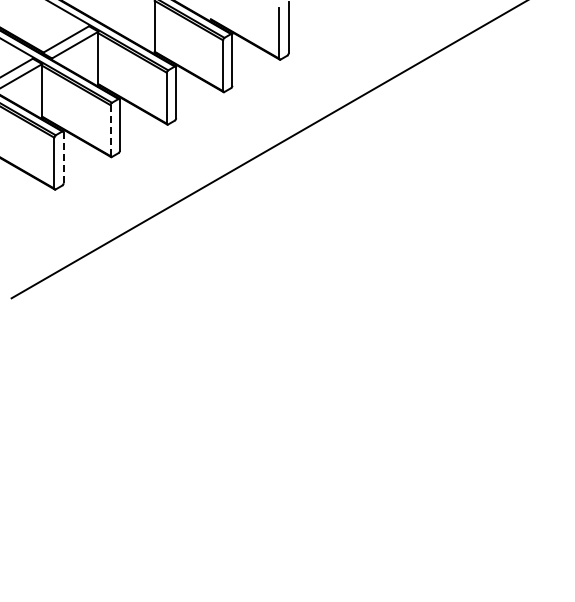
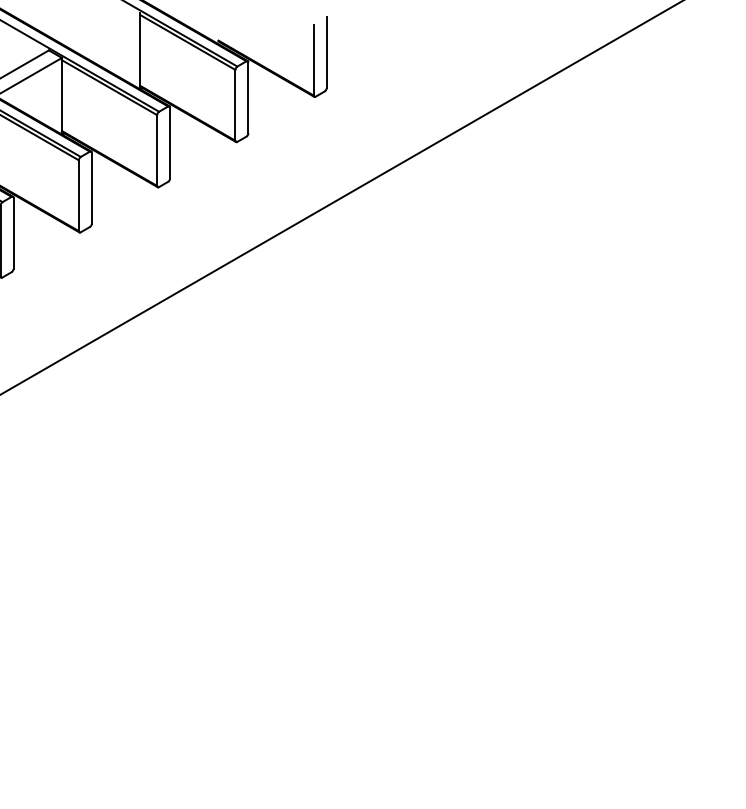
line: (110, 130) -> (78, 195), dashed -> solid
line: (63, 157) -> (13, 233), dashed -> solid

